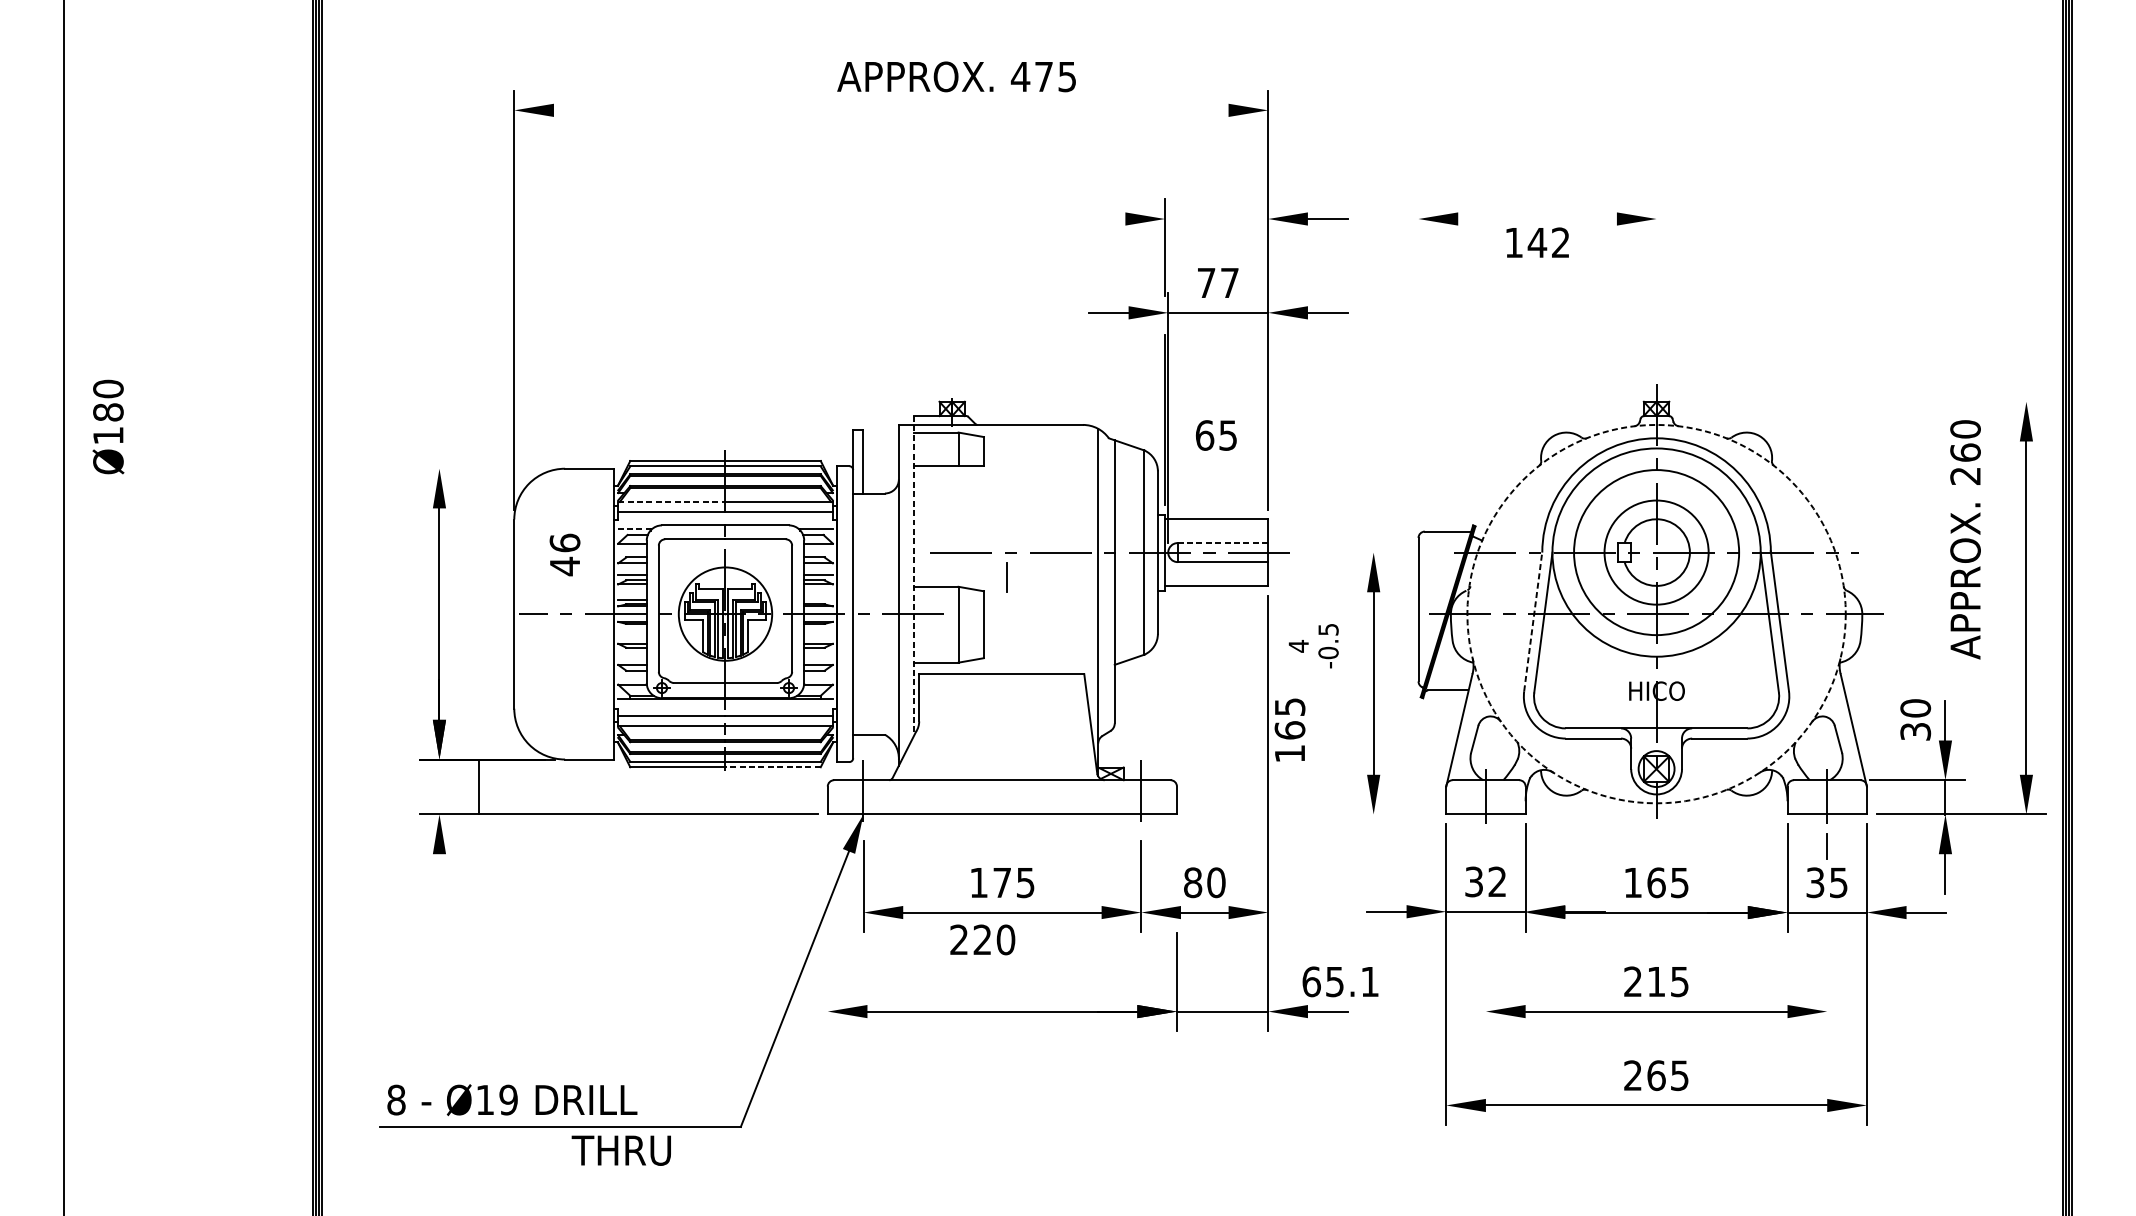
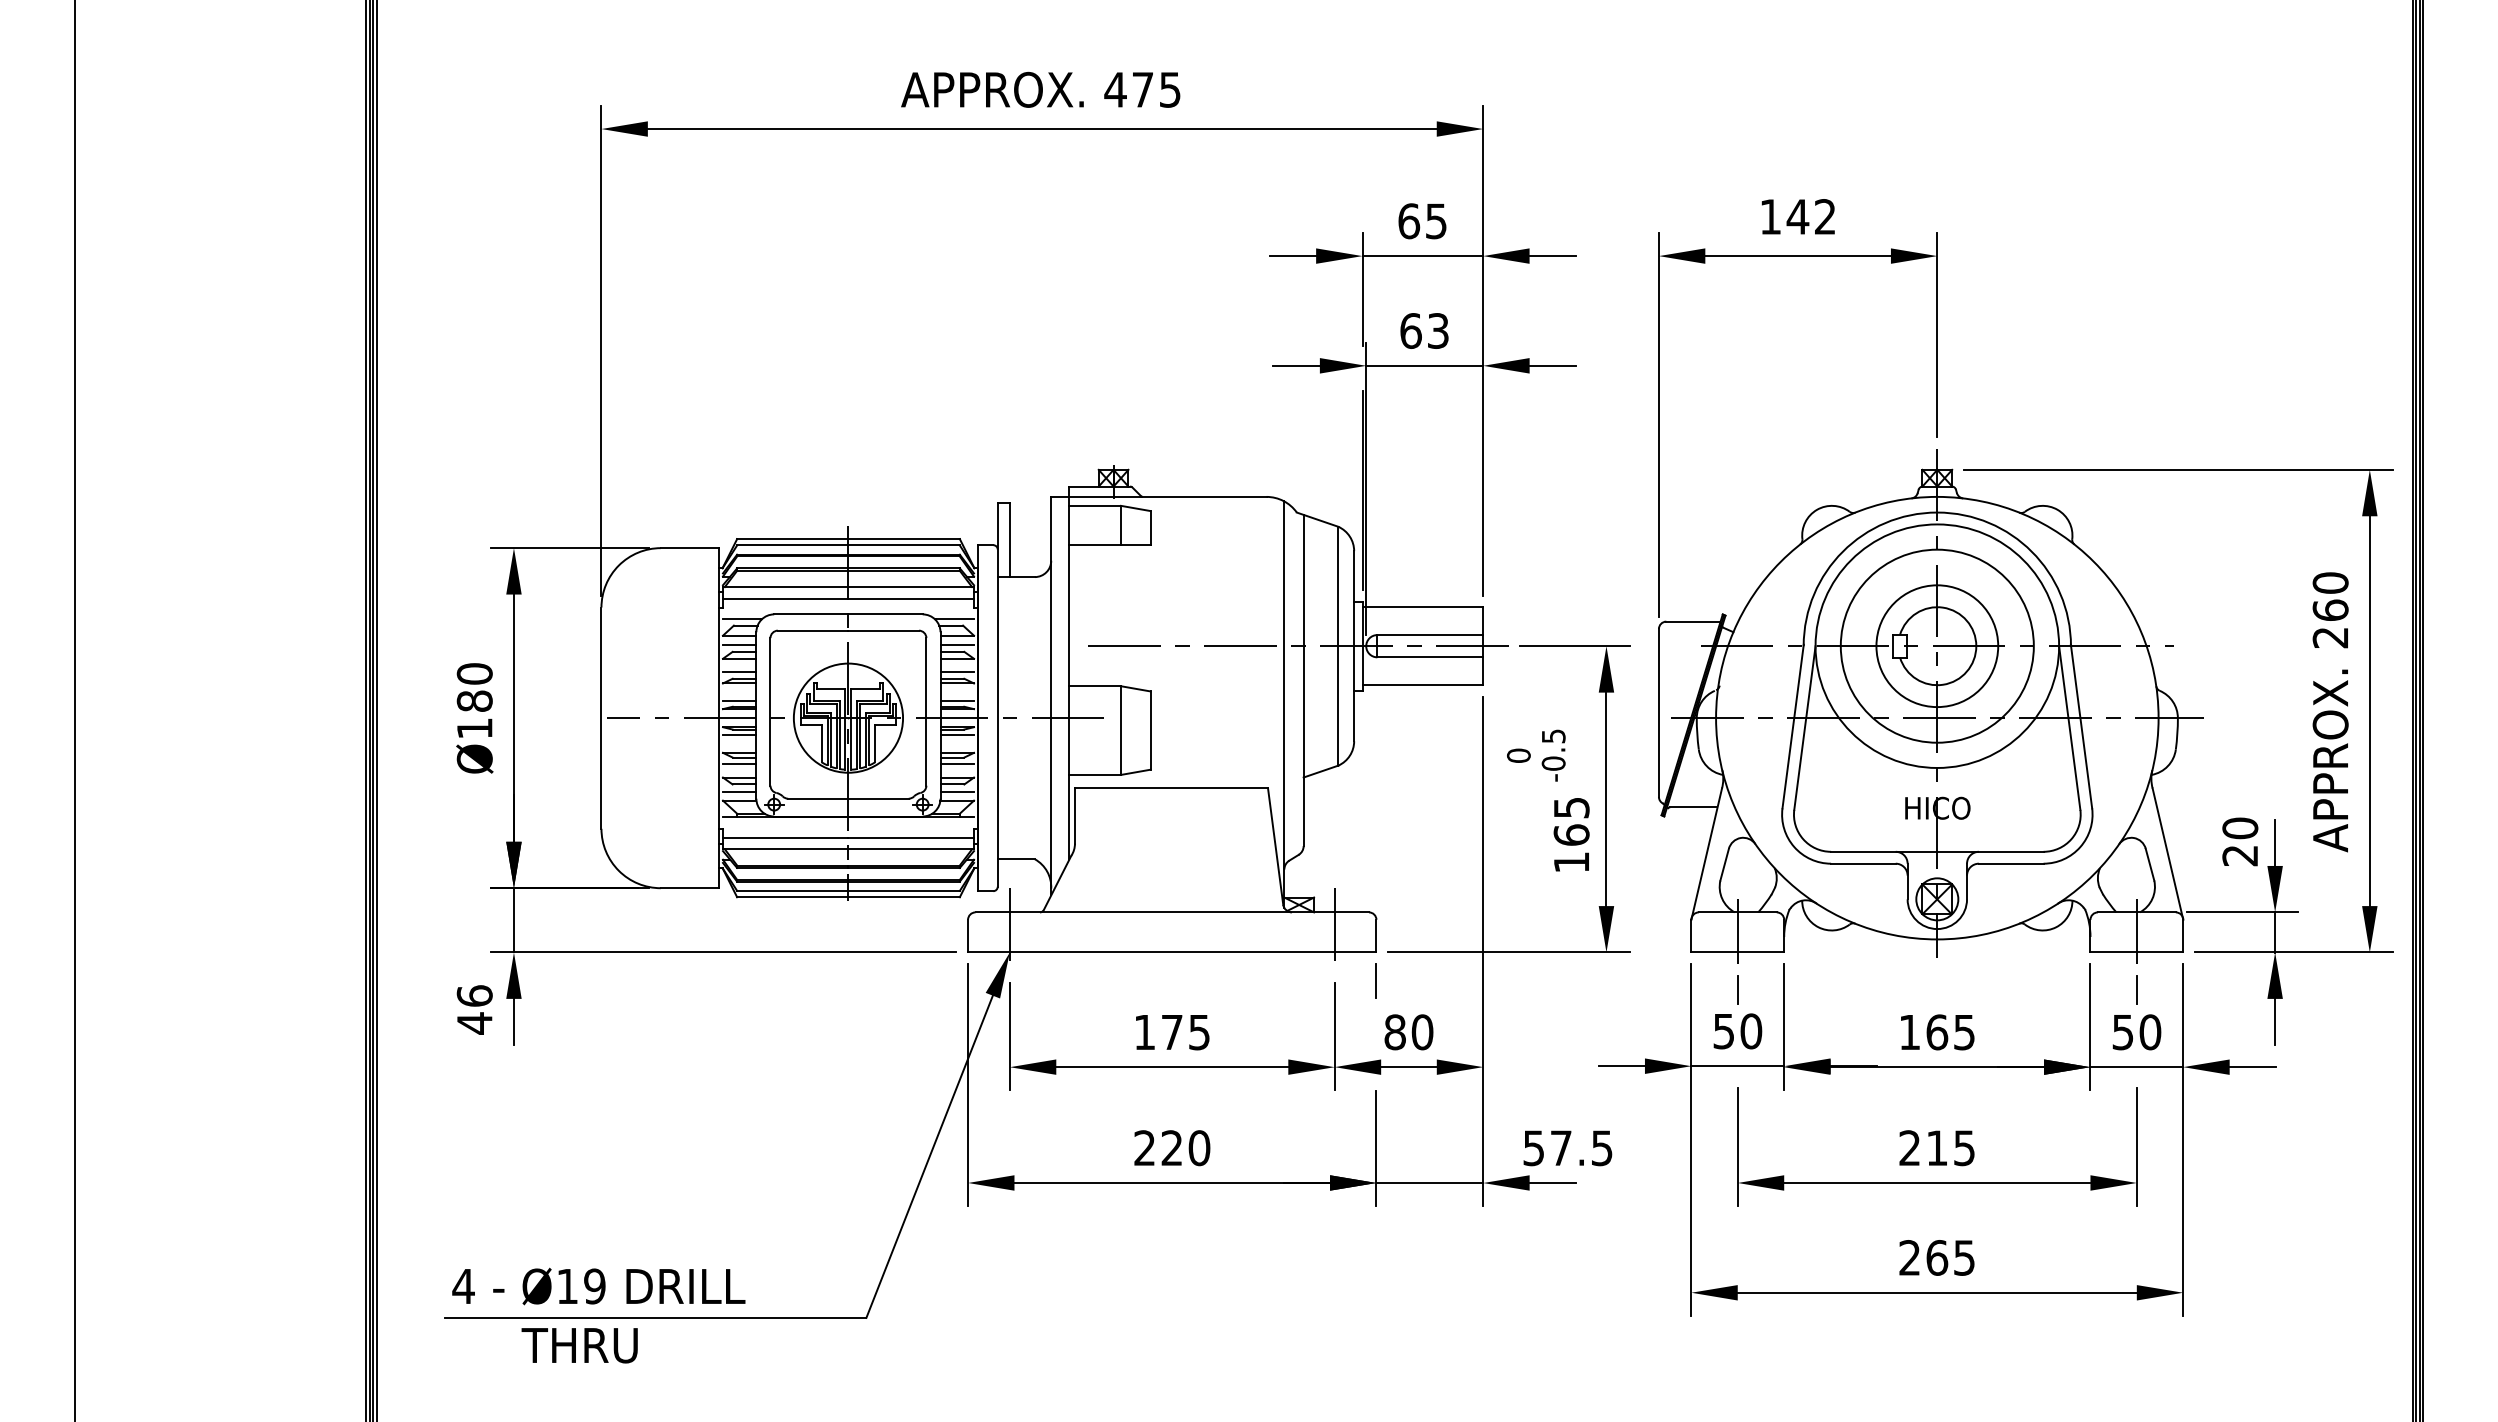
text: (956, 76) -> (1040, 89), moved
line: (890, 110) -> (1041, 129), added
line: (1105, 219) -> (1292, 256), added
line: (1216, 219) -> (1422, 256), added
line: (1537, 219) -> (1797, 256), added
text: (1537, 242) -> (1797, 216), moved
text: (1218, 282) -> (1424, 330), 77 -> 63
line: (1656, 286) -> (1937, 334), added
line: (1418, 363) -> (1658, 424), added
line: (1862, 401) -> (2178, 469), added
text: (108, 427) -> (474, 718), moved
text: (1216, 435) -> (1422, 221), moved
line: (486, 469) -> (569, 548), added
line: (671, 502) -> (785, 587), dashed -> solid
line: (634, 528) -> (742, 618), dashed -> solid
text: (1965, 540) -> (2330, 712), moved
line: (1223, 543) -> (1430, 635), dashed -> solid
line: (632, 551) -> (739, 644), added
line: (818, 551) -> (957, 644), added
line: (1346, 552) -> (1574, 646), added
text: (564, 554) -> (474, 1009), moved
line: (914, 575) -> (1069, 673), dashed -> solid
line: (1006, 576) -> (1375, 980), moved
line: (818, 599) -> (957, 701), added
circle: (1656, 613) -> (1937, 717), dashed -> solid
line: (1533, 621) -> (1793, 726), dashed -> solid
line: (632, 628) -> (739, 735), added
line: (818, 628) -> (957, 735), added
text: (1298, 646) -> (1518, 755), 4 -> 0
line: (632, 653) -> (739, 764), added
line: (818, 653) -> (957, 764), added
line: (632, 676) -> (739, 791), added
line: (818, 676) -> (957, 791), added
text: (1289, 729) -> (1571, 834), moved
text: (1915, 731) -> (2240, 855), 30 -> 20
line: (773, 767) -> (904, 897), dashed -> solid
line: (478, 787) -> (513, 920), moved
line: (1289, 814) -> (1508, 952), added
line: (1485, 846) -> (1737, 989), added
line: (439, 873) -> (513, 1021), added
text: (1486, 882) -> (1738, 1031), 32 -> 50
text: (1827, 882) -> (2137, 1032), 35 -> 50
line: (828, 928) -> (968, 1085), added
text: (982, 940) -> (1172, 1148), moved
line: (1485, 980) -> (1737, 1146), added
line: (1826, 980) -> (2136, 1146), added
text: (1340, 982) -> (1567, 1148), 65.1 -> 57.5
text: (396, 1100) -> (463, 1286), 8 -> 4
text: (621, 1150) -> (579, 1345), moved

